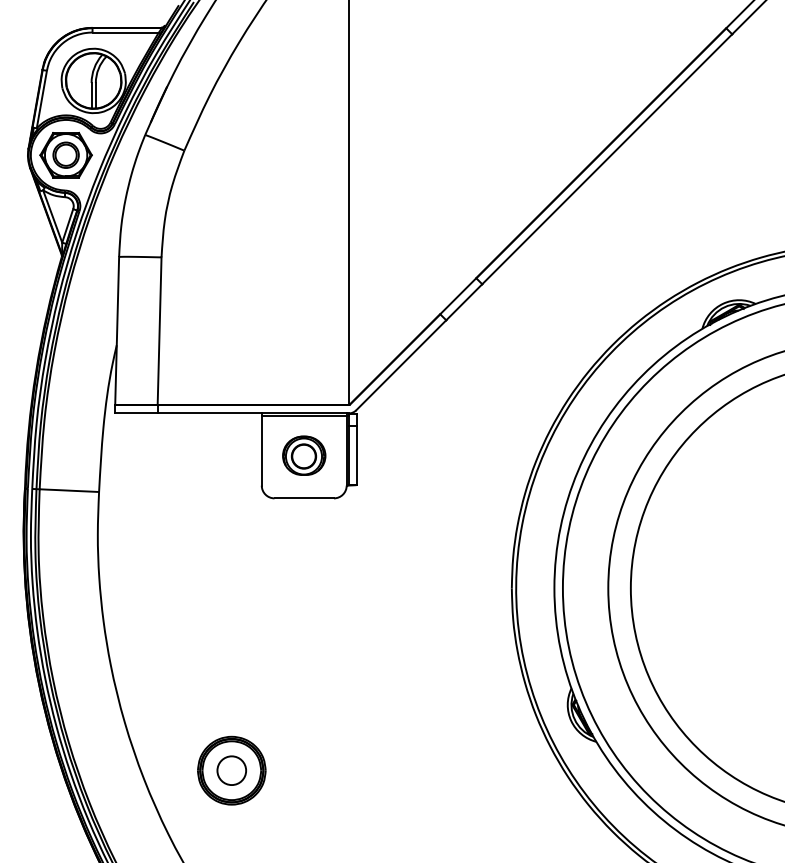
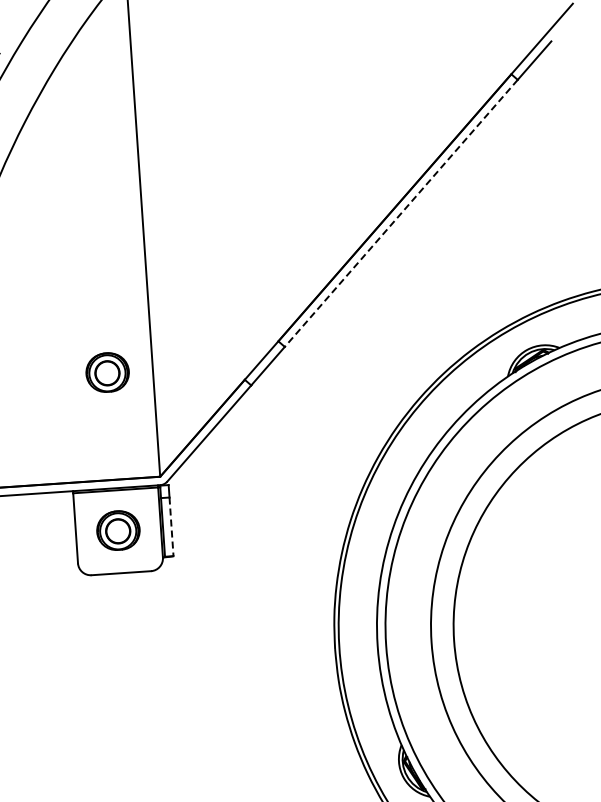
line: (607, 159) -> (401, 213), solid -> dashed
part: (304, 297) -> (107, 372), added
line: (357, 456) -> (171, 527), solid -> dashed

